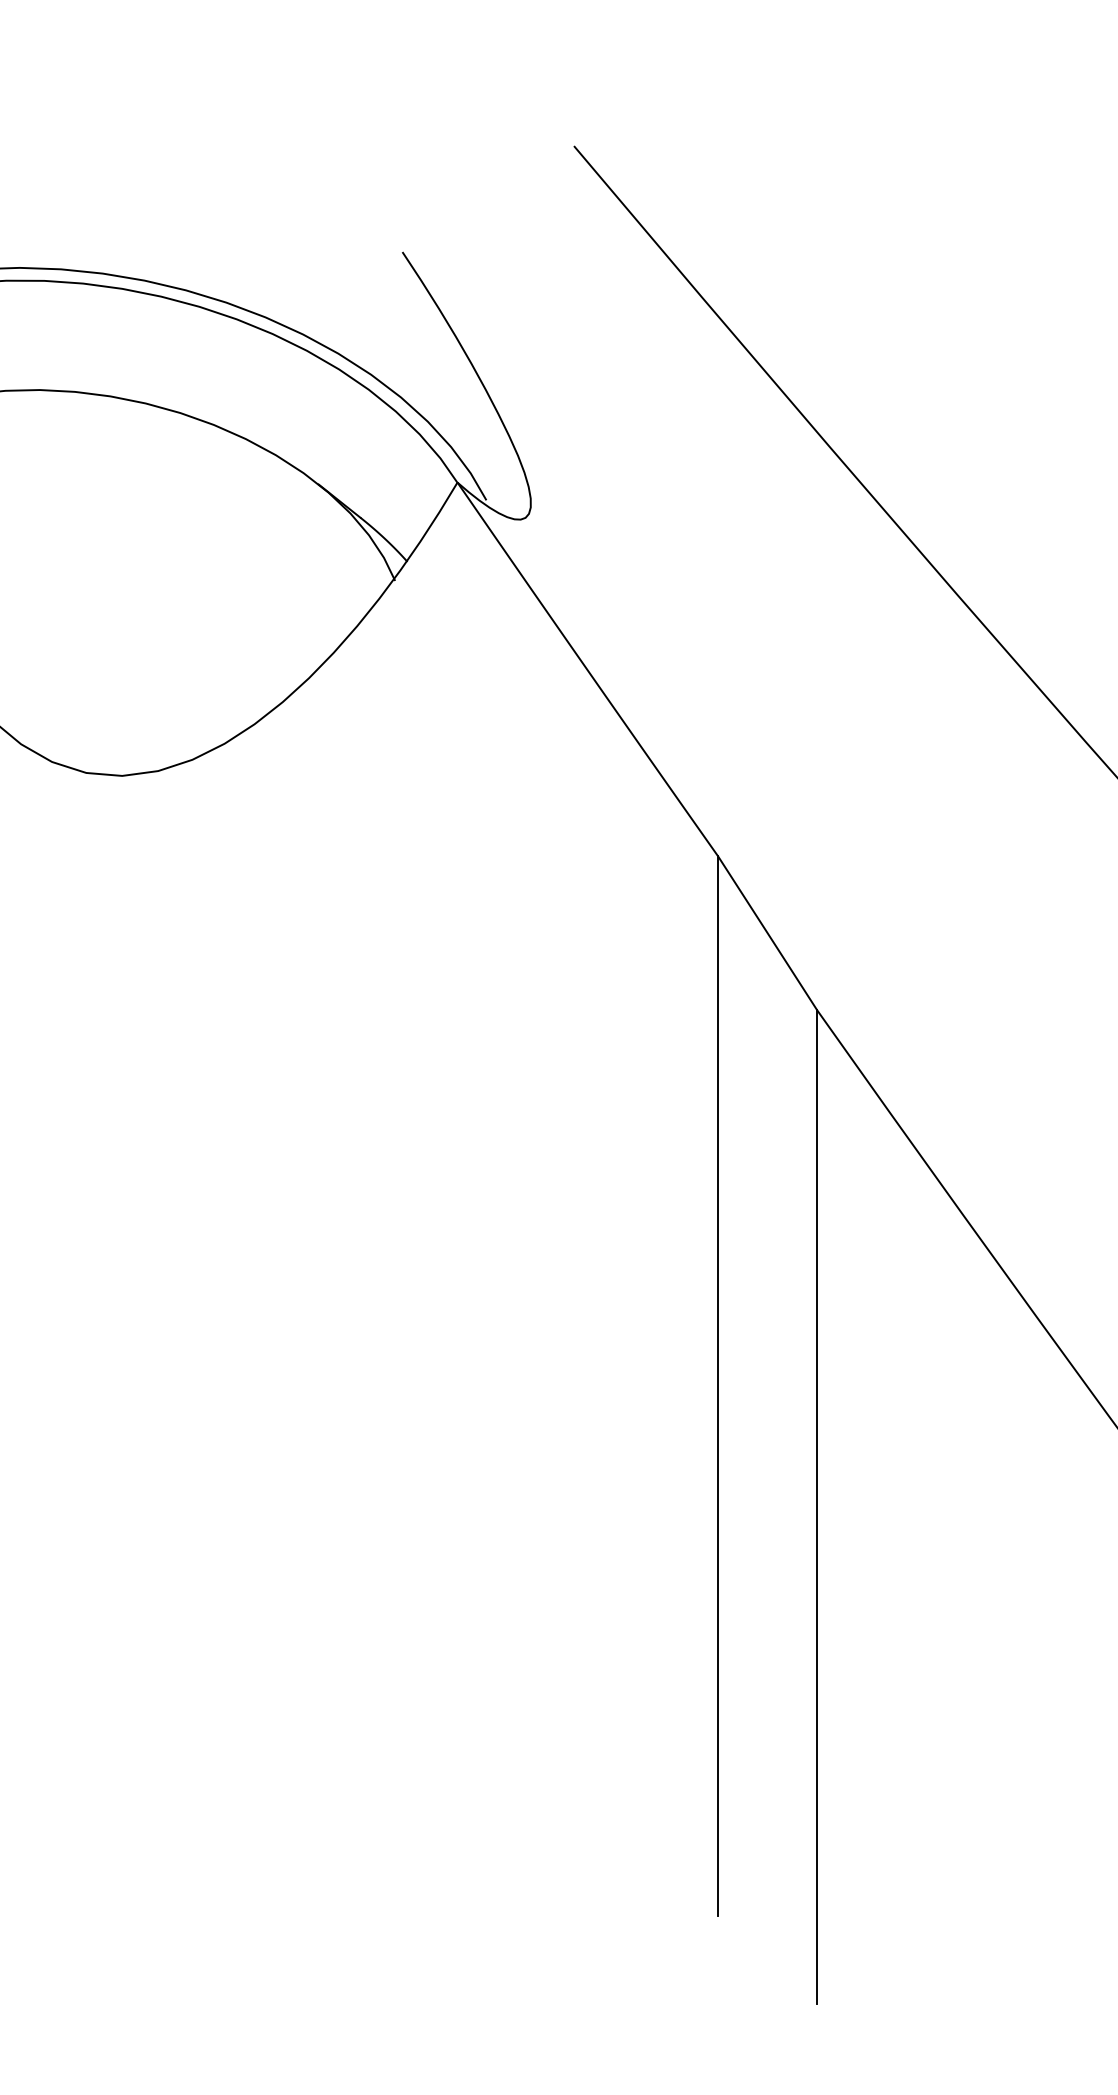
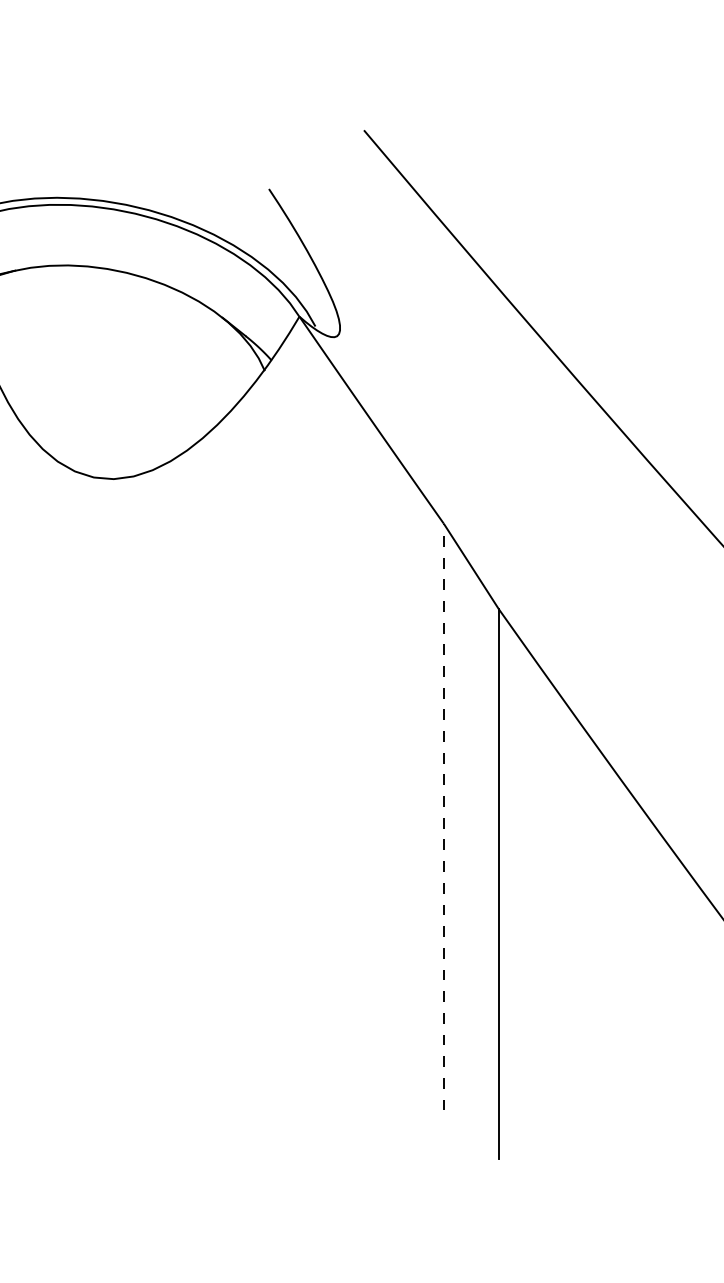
line: (717, 1385) -> (443, 816), solid -> dashed

